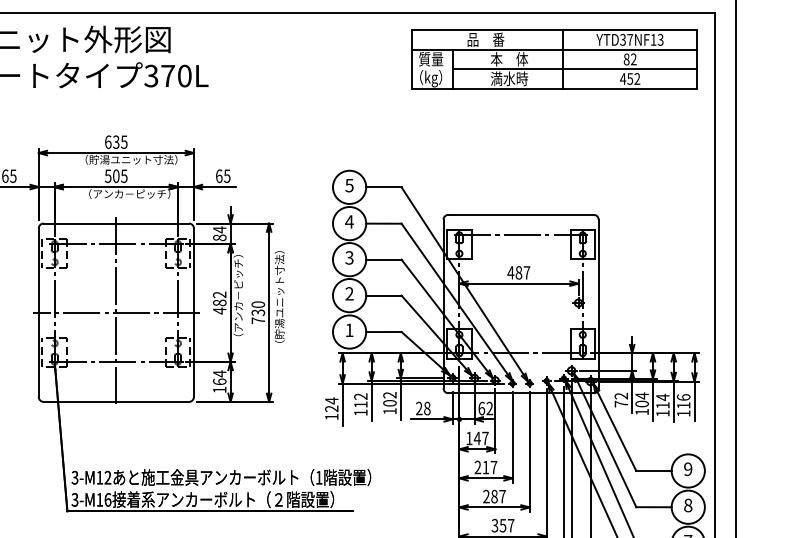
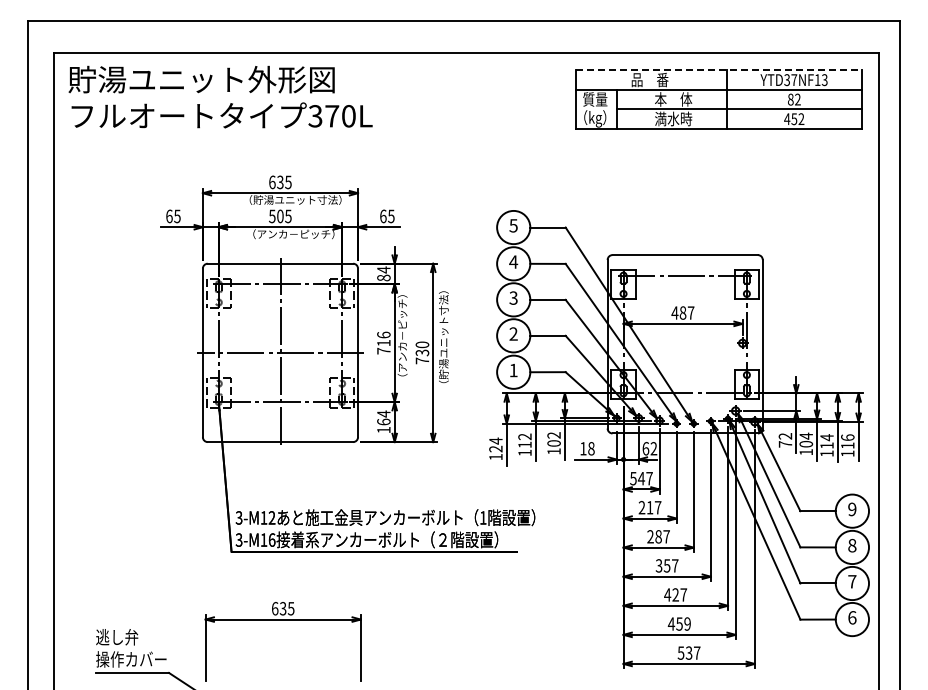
line: (554, 30) -> (718, 70), solid -> dashed
text: (219, 302) -> (383, 342), 482 -> 716
text: (419, 408) -> (583, 448), 28 -> 18
text: (469, 438) -> (633, 478), 147 -> 547

